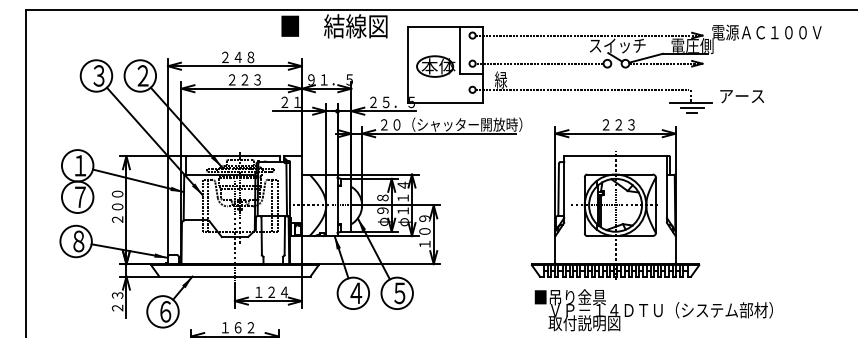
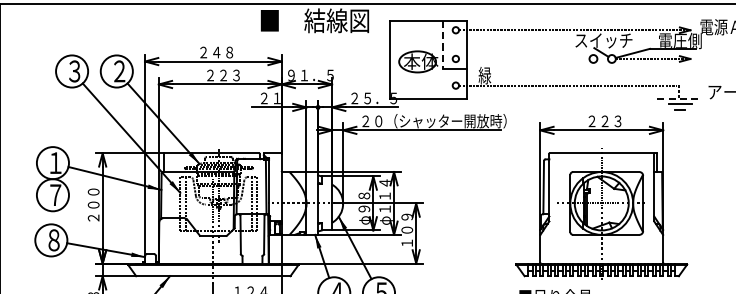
line: (460, 50) -> (443, 45), solid -> dashed
line: (539, 63) -> (524, 58), removed
line: (690, 103) -> (678, 99), solid -> dashed

